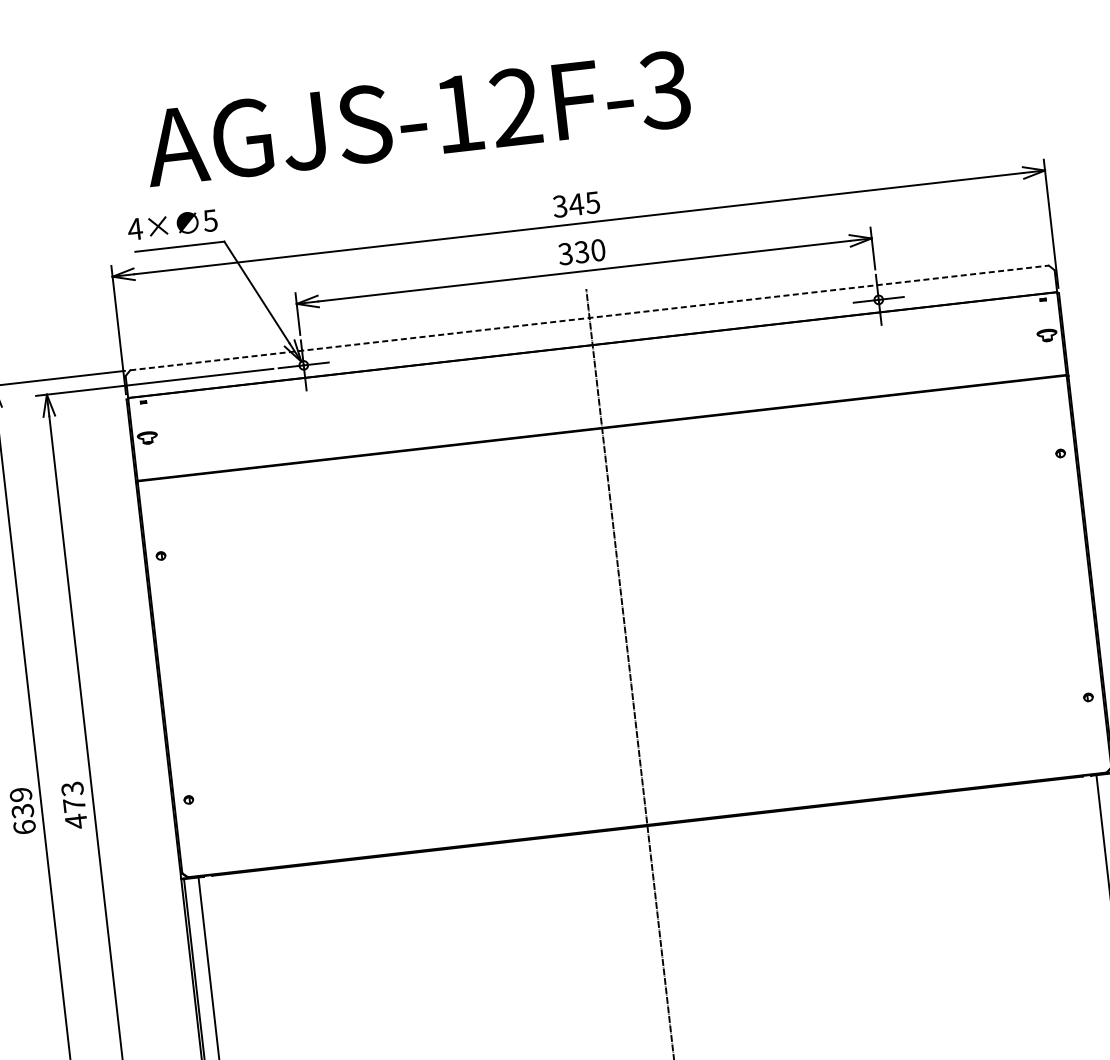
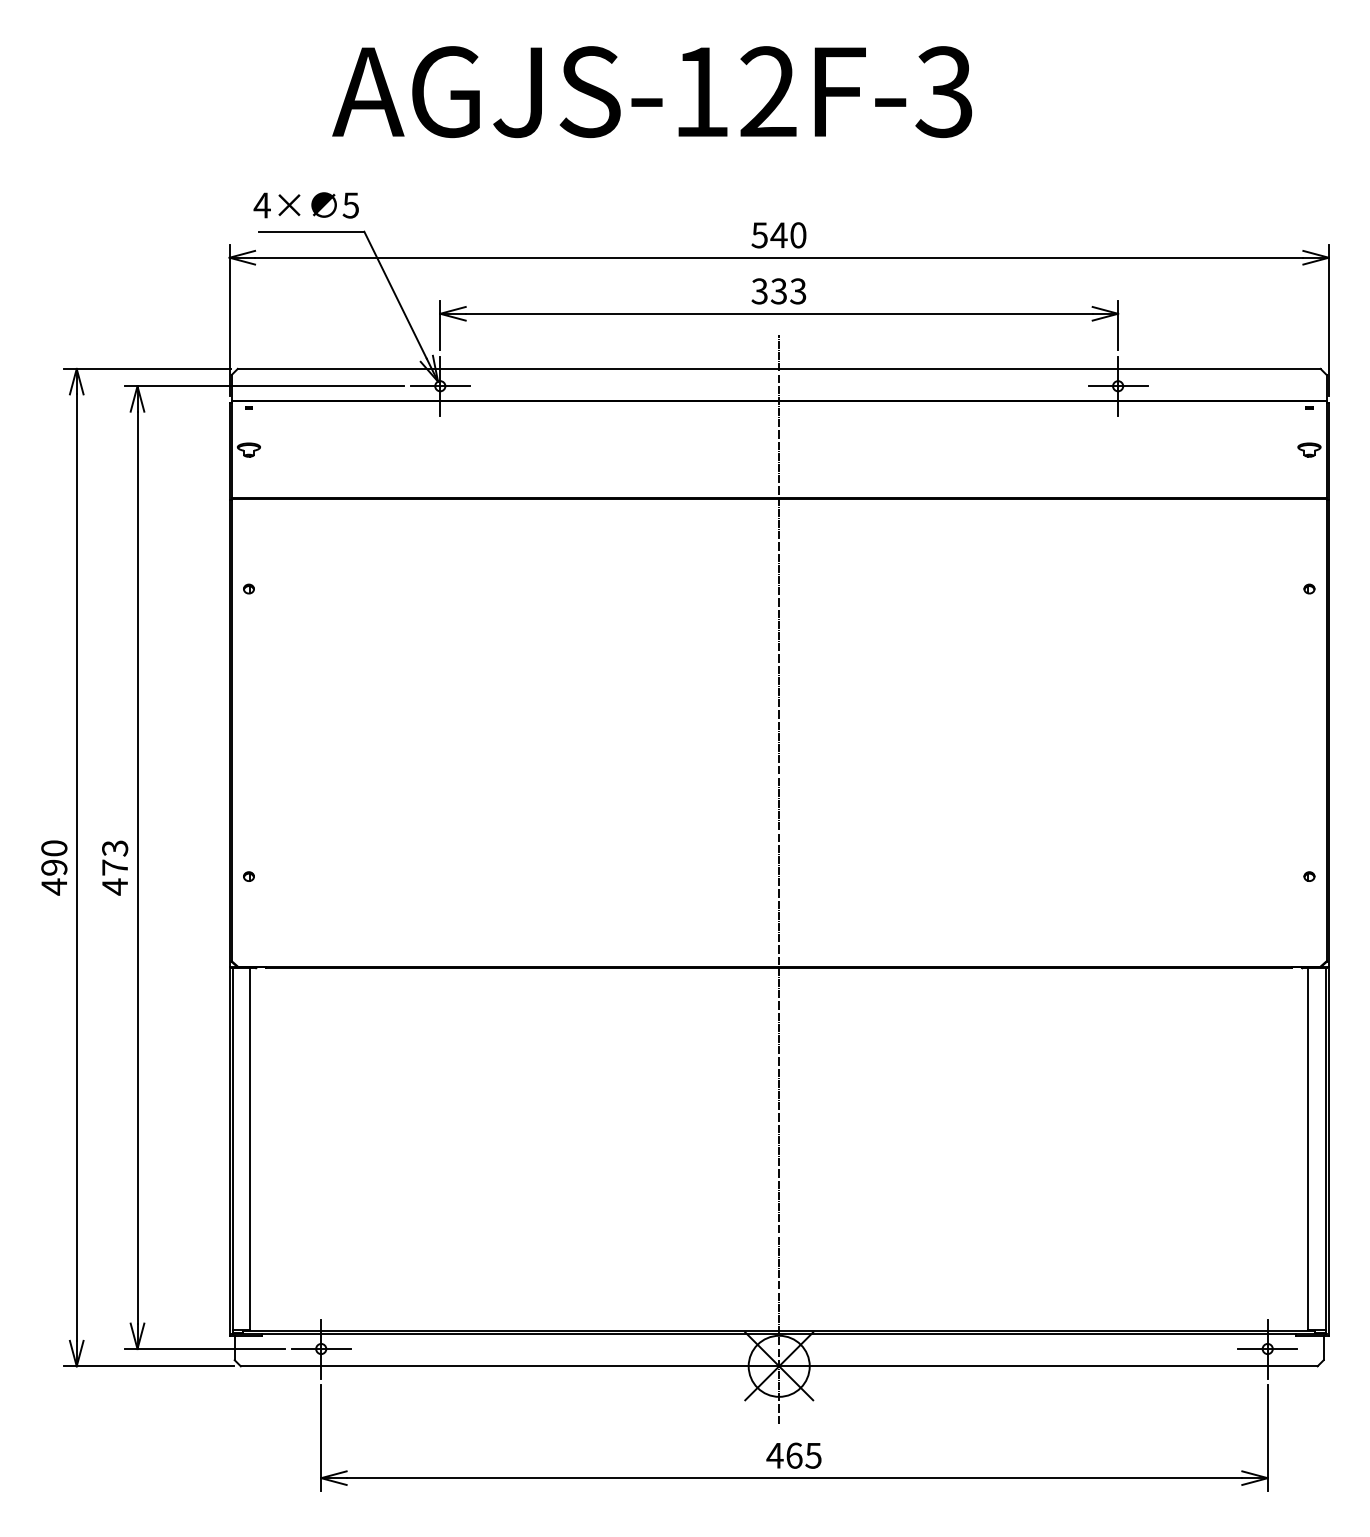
text: (417, 118) -> (652, 92), moved
text: (576, 204) -> (778, 235), 345 -> 540
text: (598, 250) -> (798, 291), 330 -> 333
line: (589, 317) -> (779, 368), dashed -> solid
text: (22, 810) -> (54, 867), 639 -> 490

